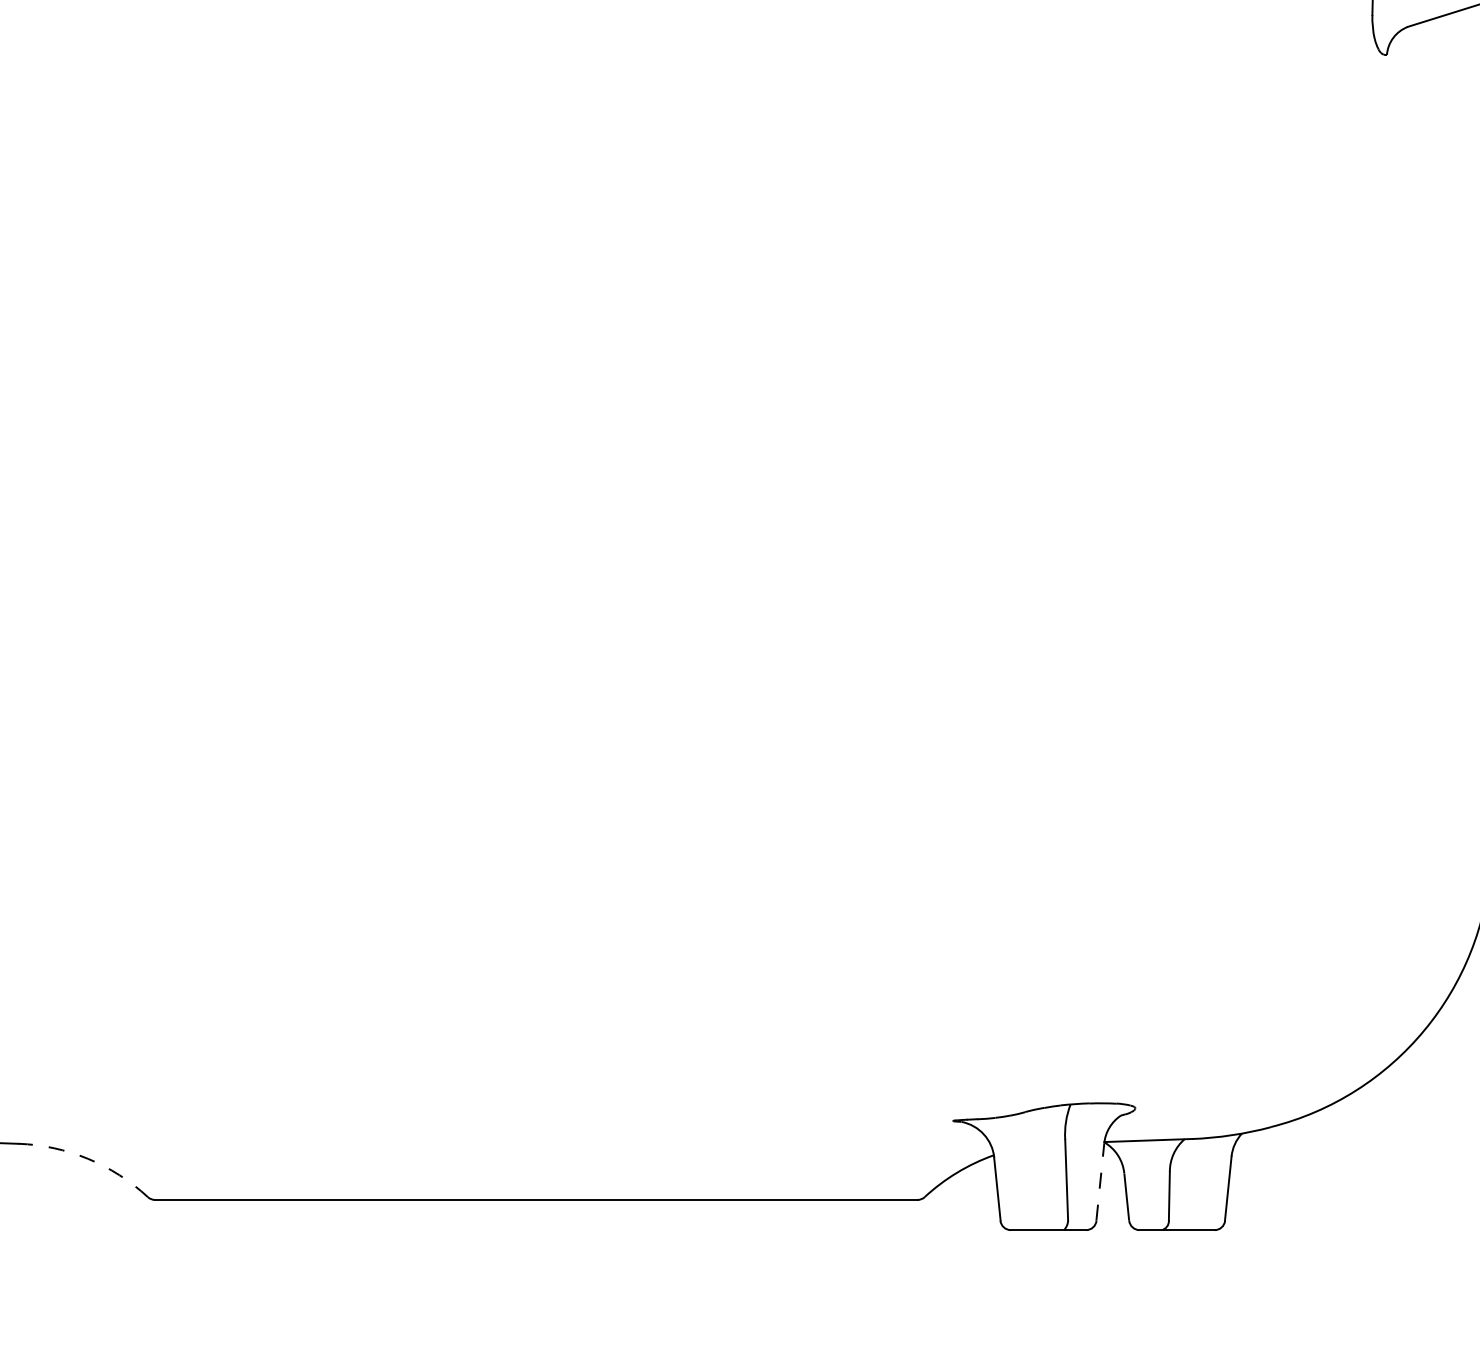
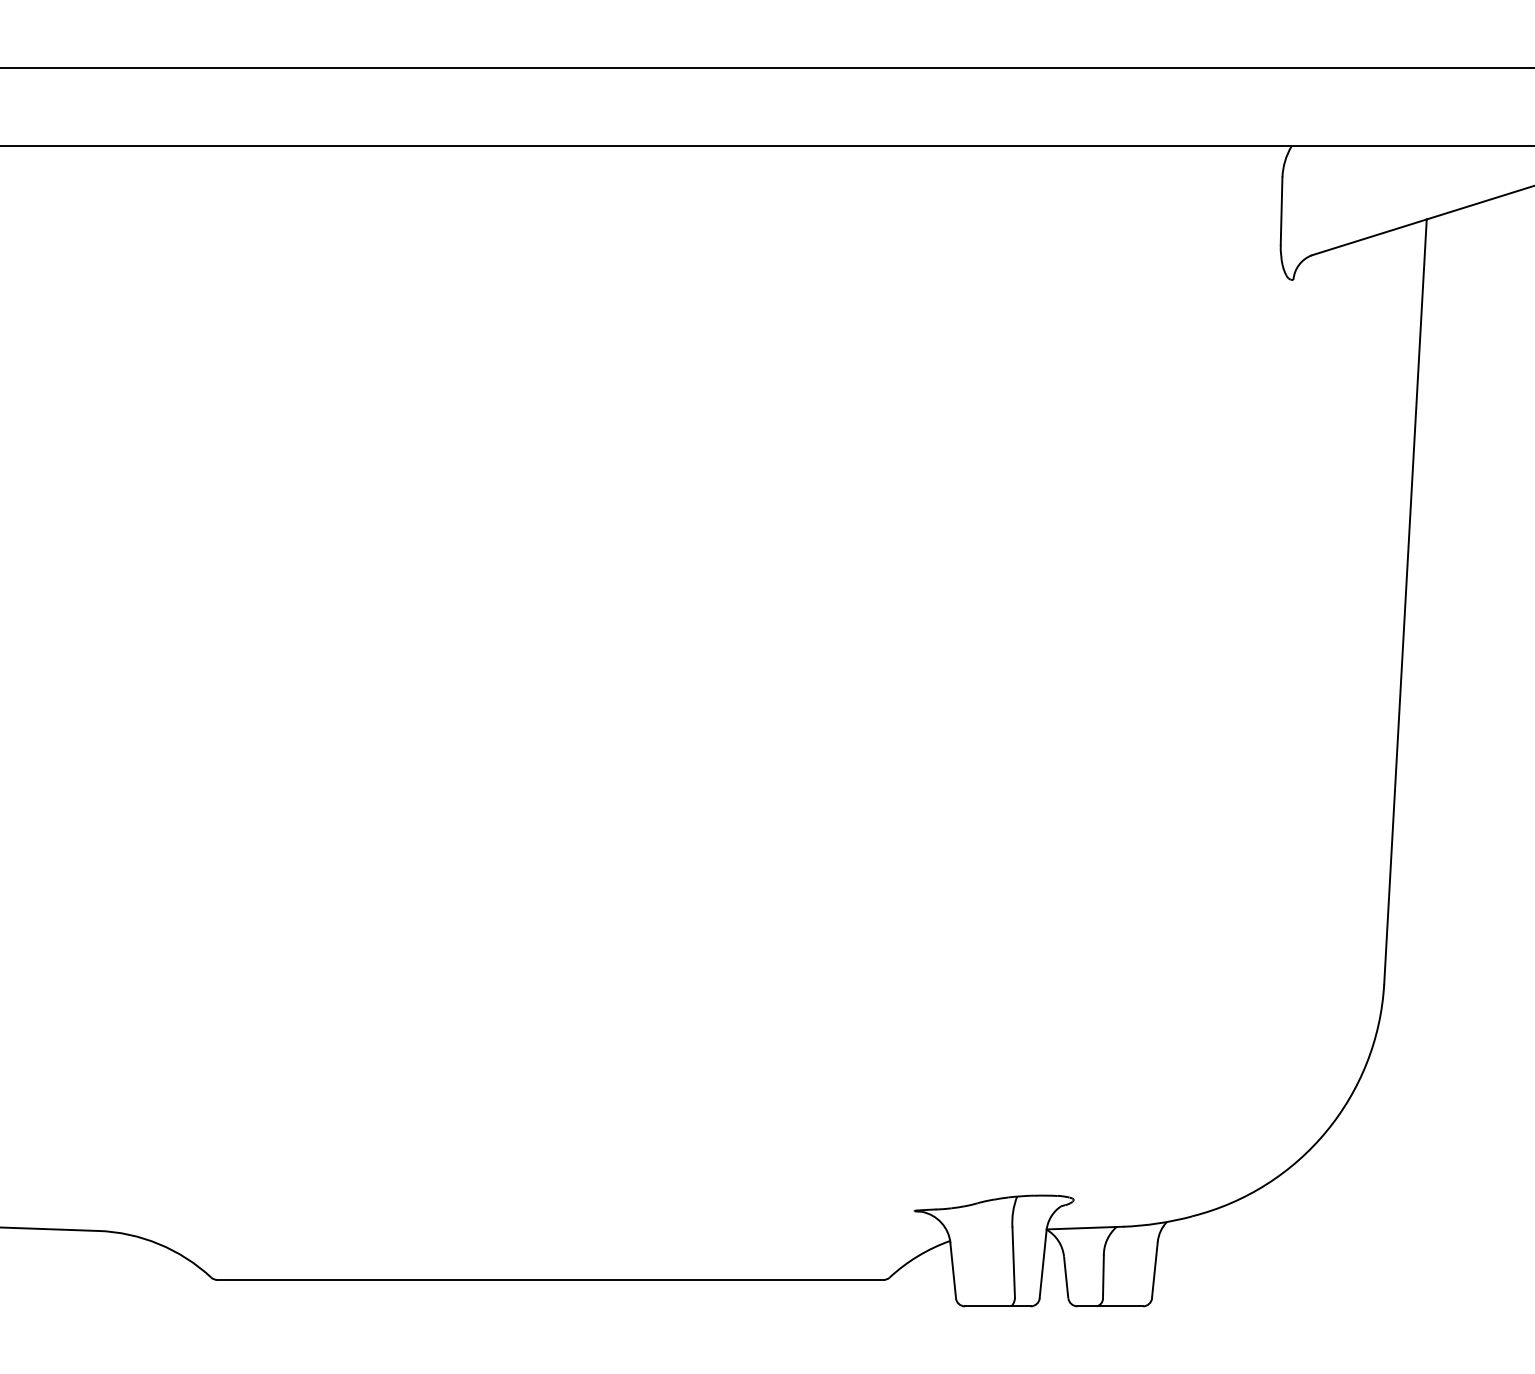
arc: (87, 1159) -> (158, 1244), dashed -> solid
line: (1100, 1182) -> (1043, 1264), dashed -> solid

